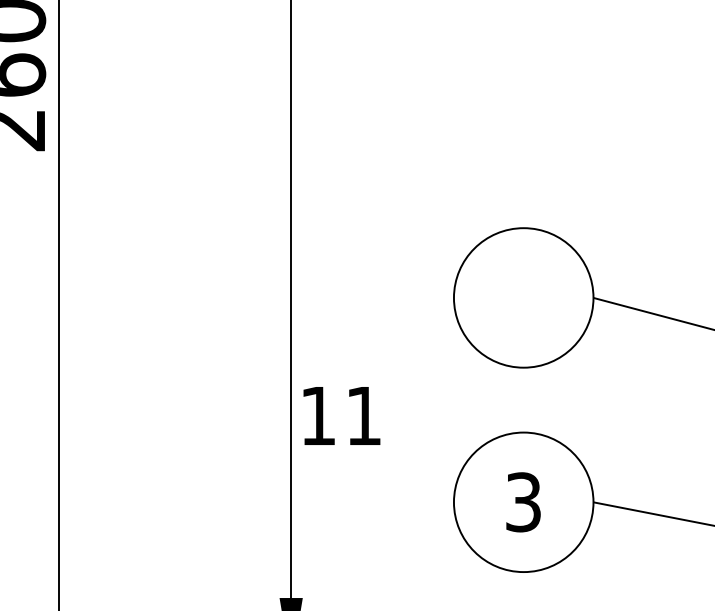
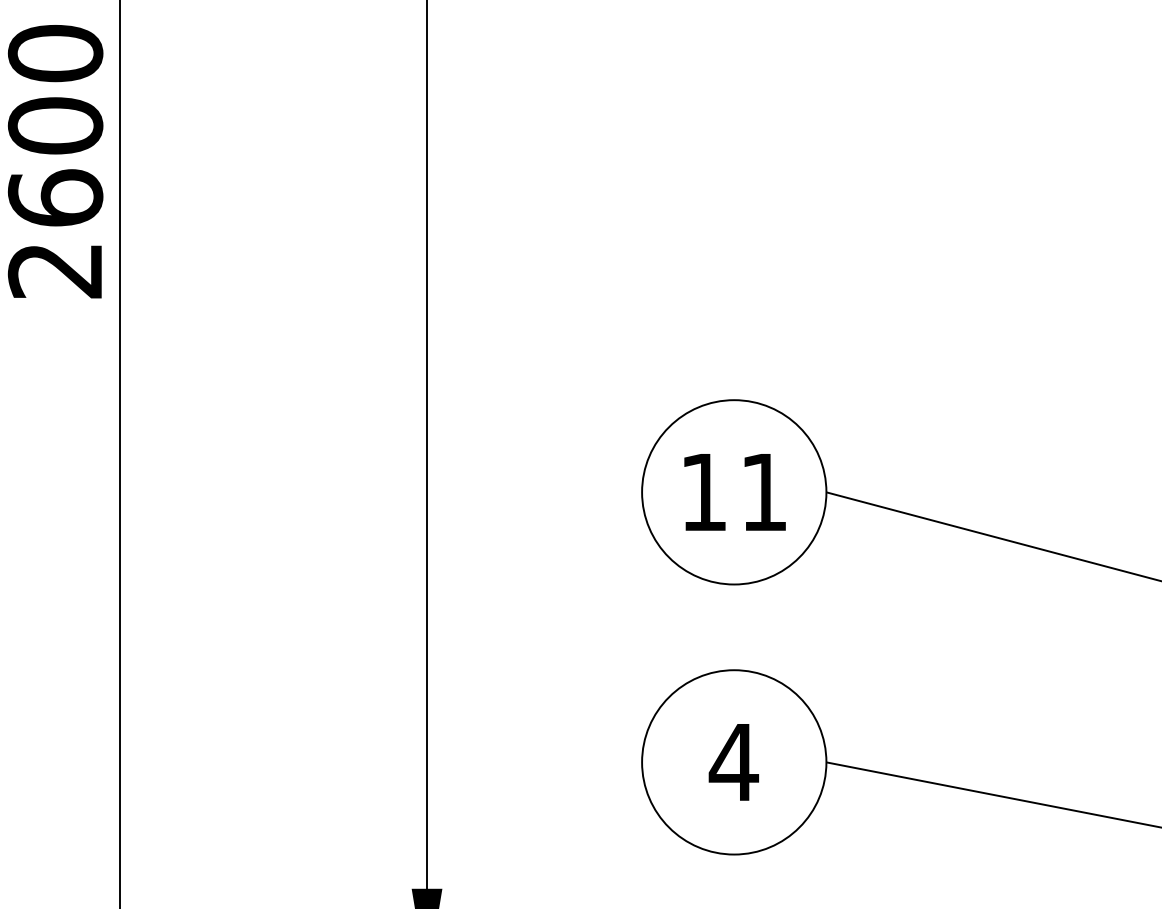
text: (341, 416) -> (734, 492), moved
text: (523, 502) -> (733, 762), 3 -> 4

